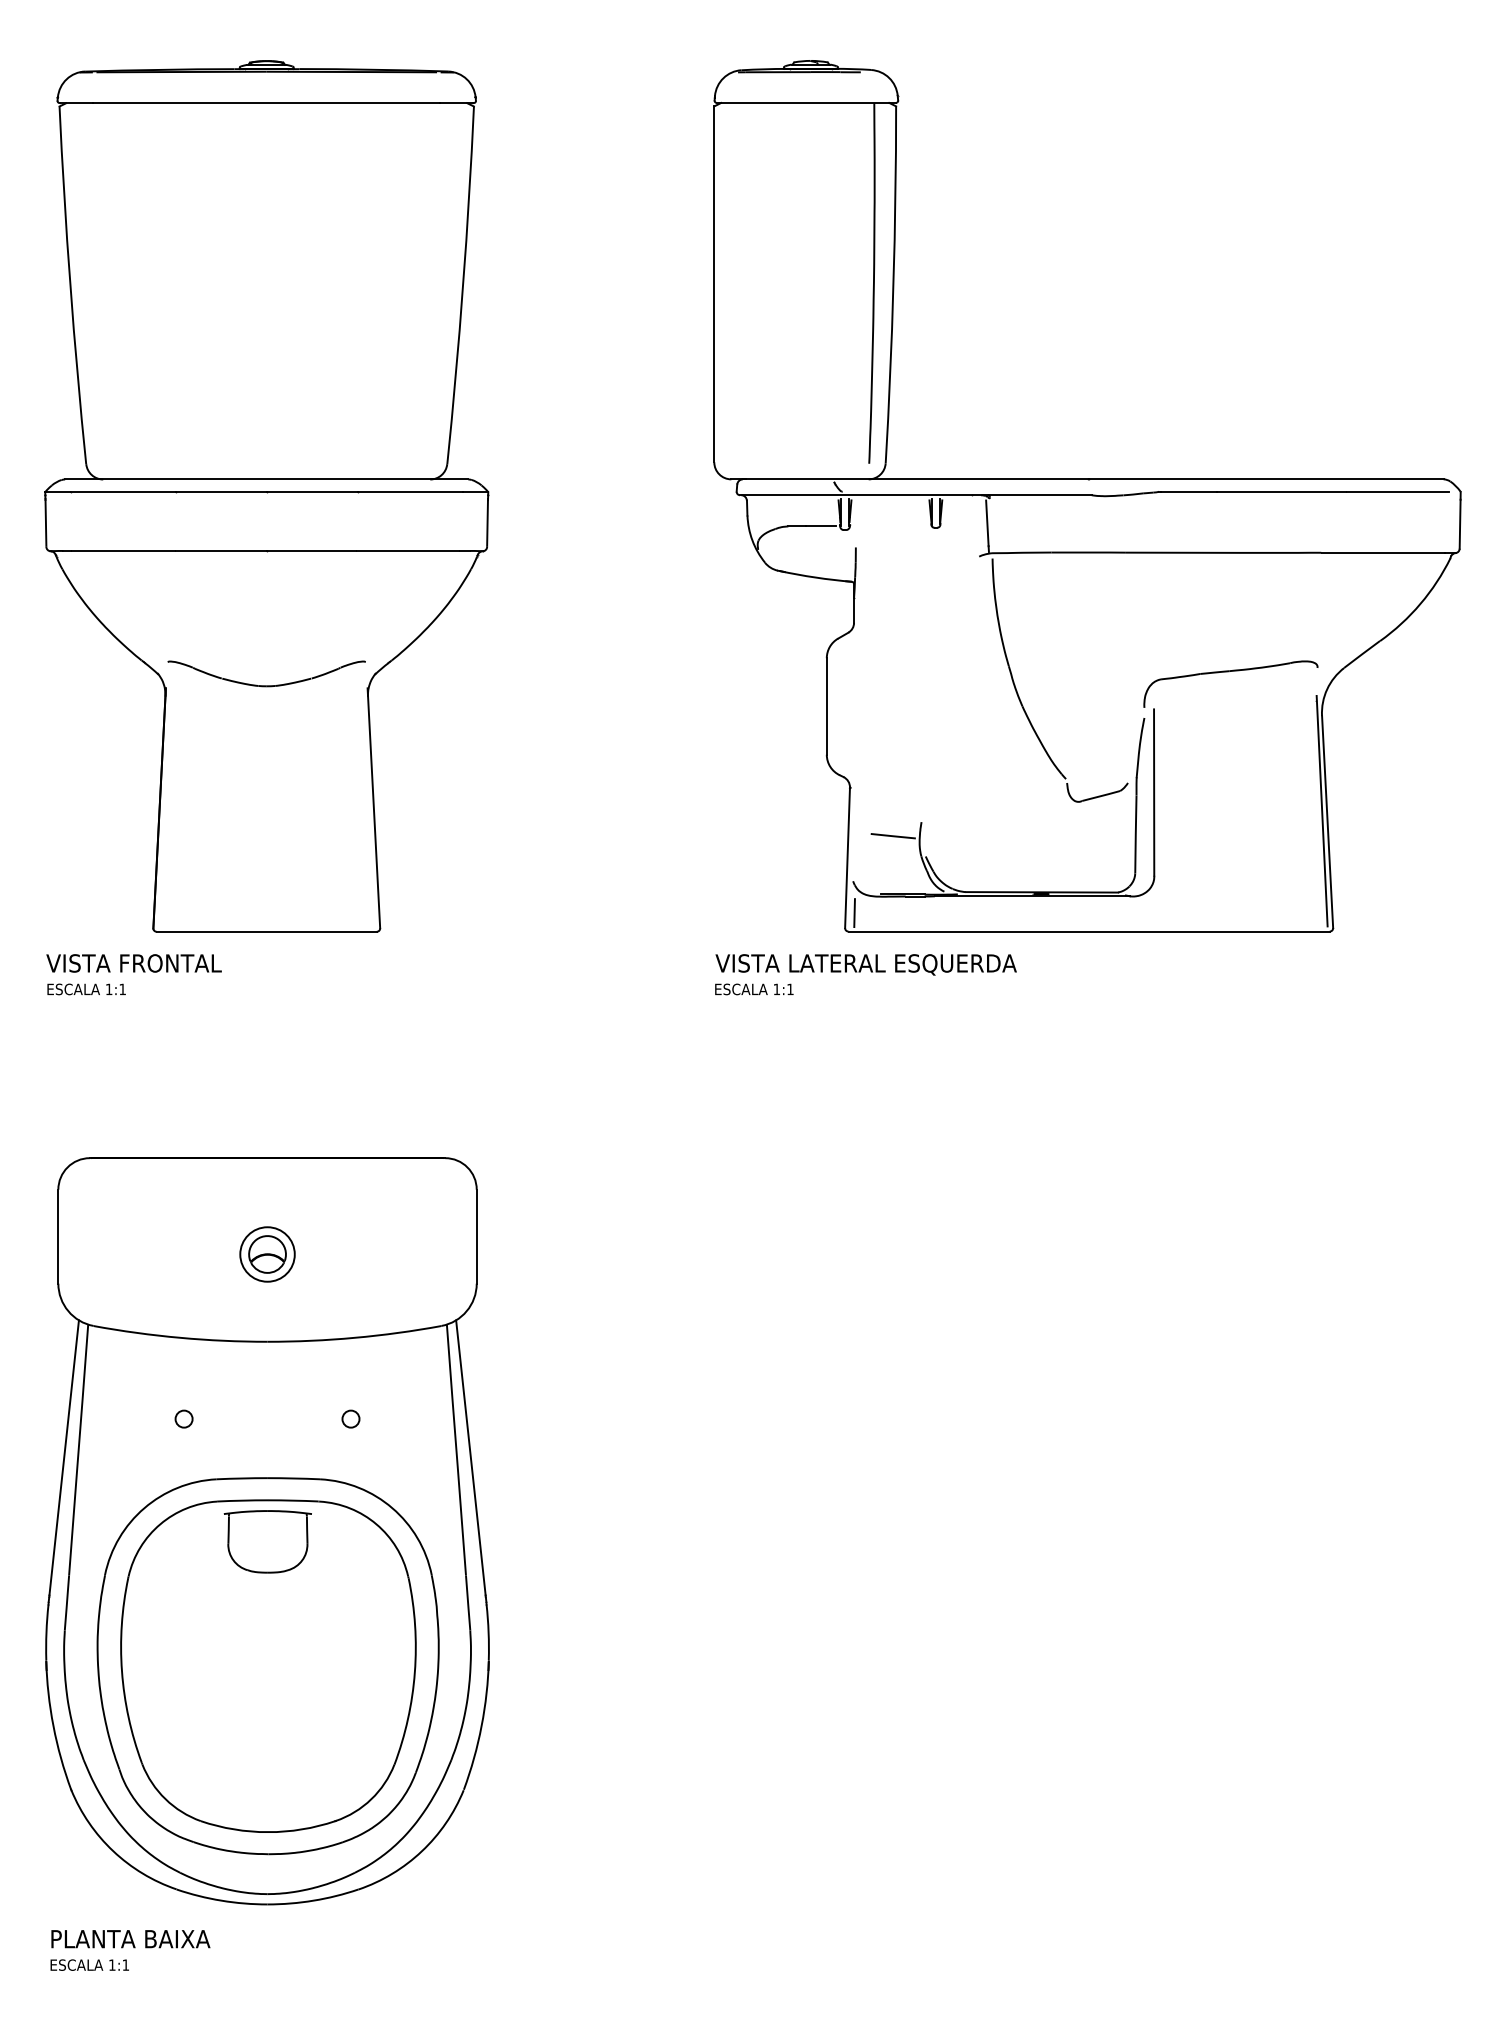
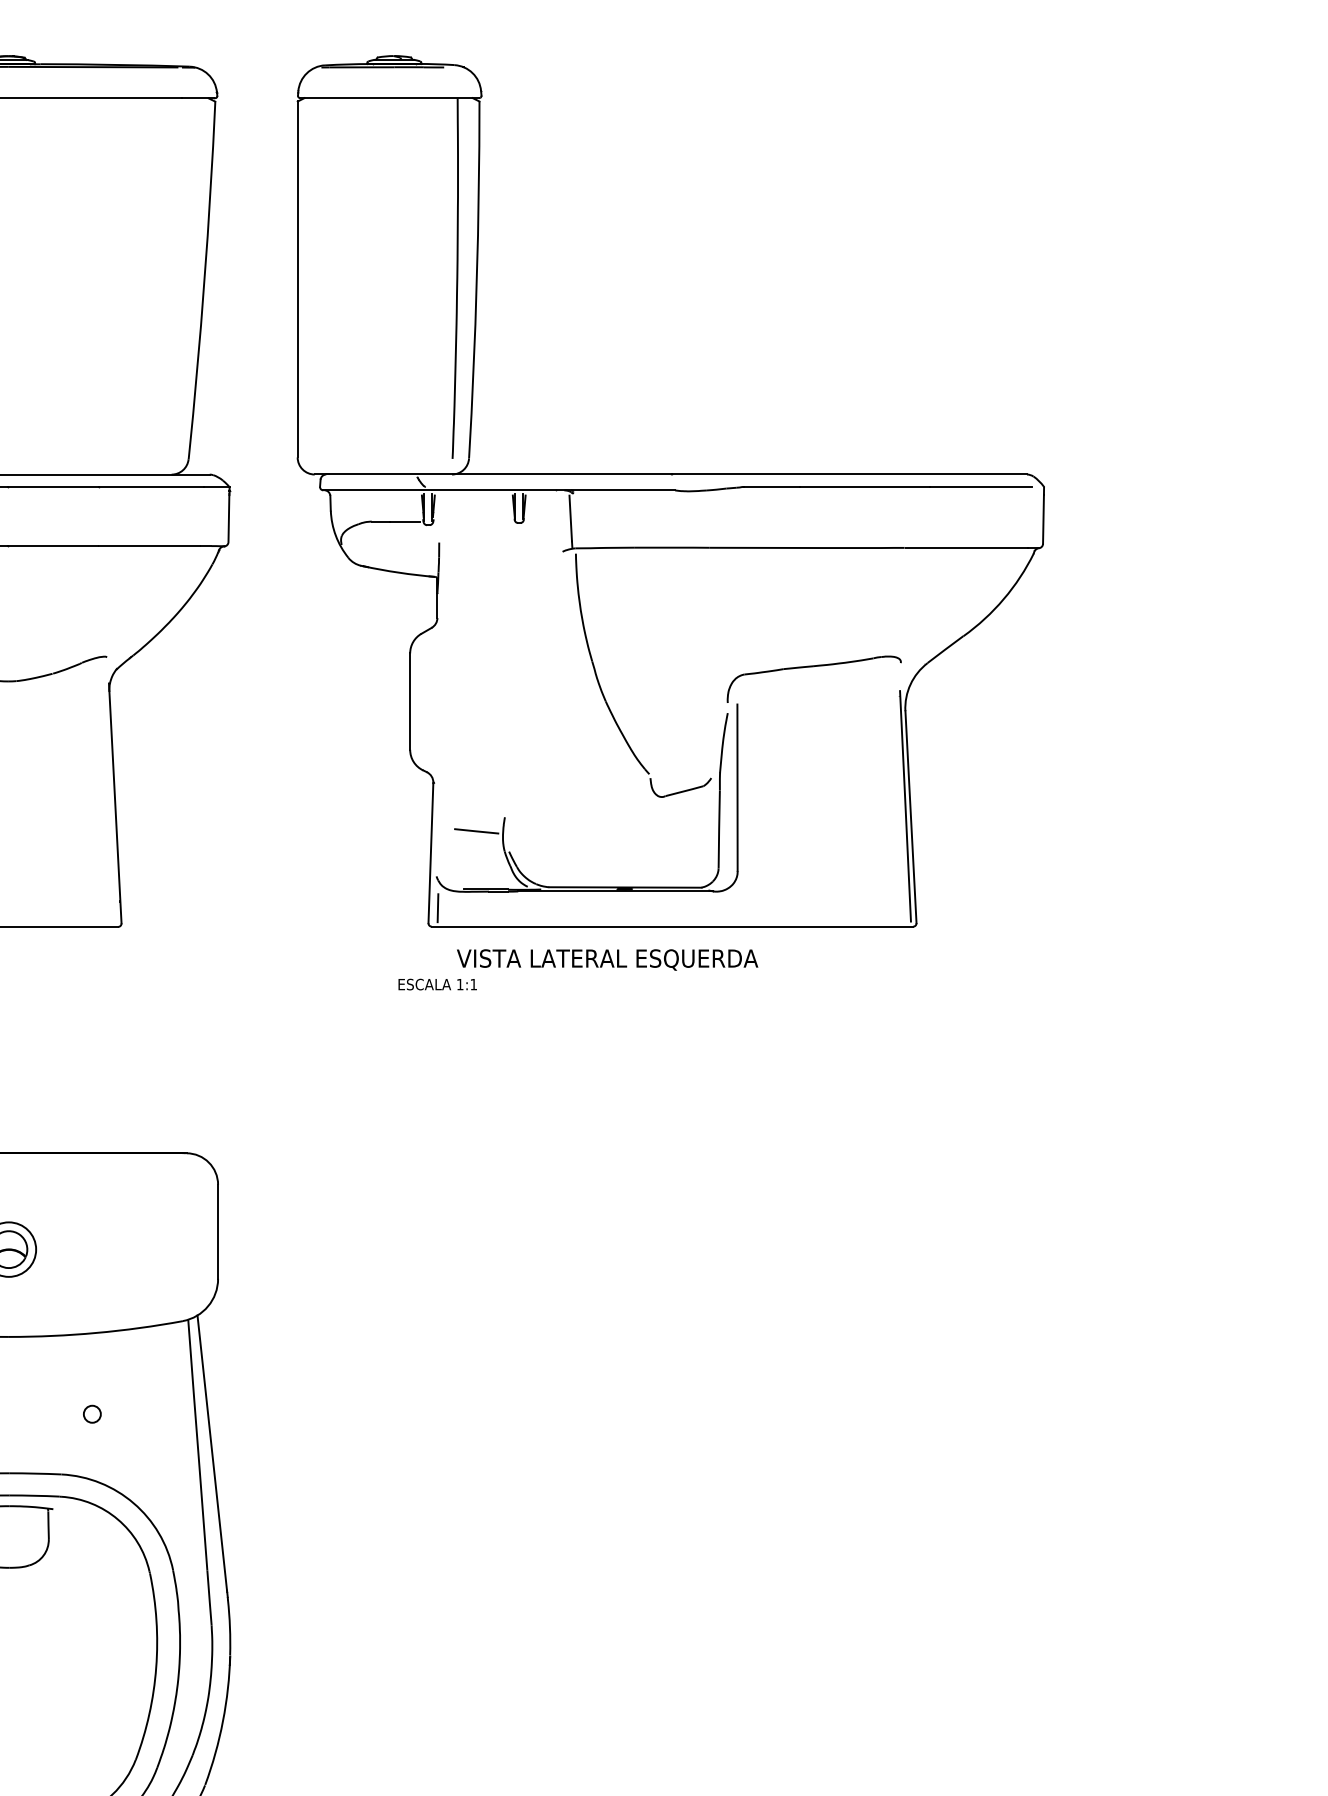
part: (1087, 496) -> (670, 491), moved
text: (754, 989) -> (437, 984), moved

